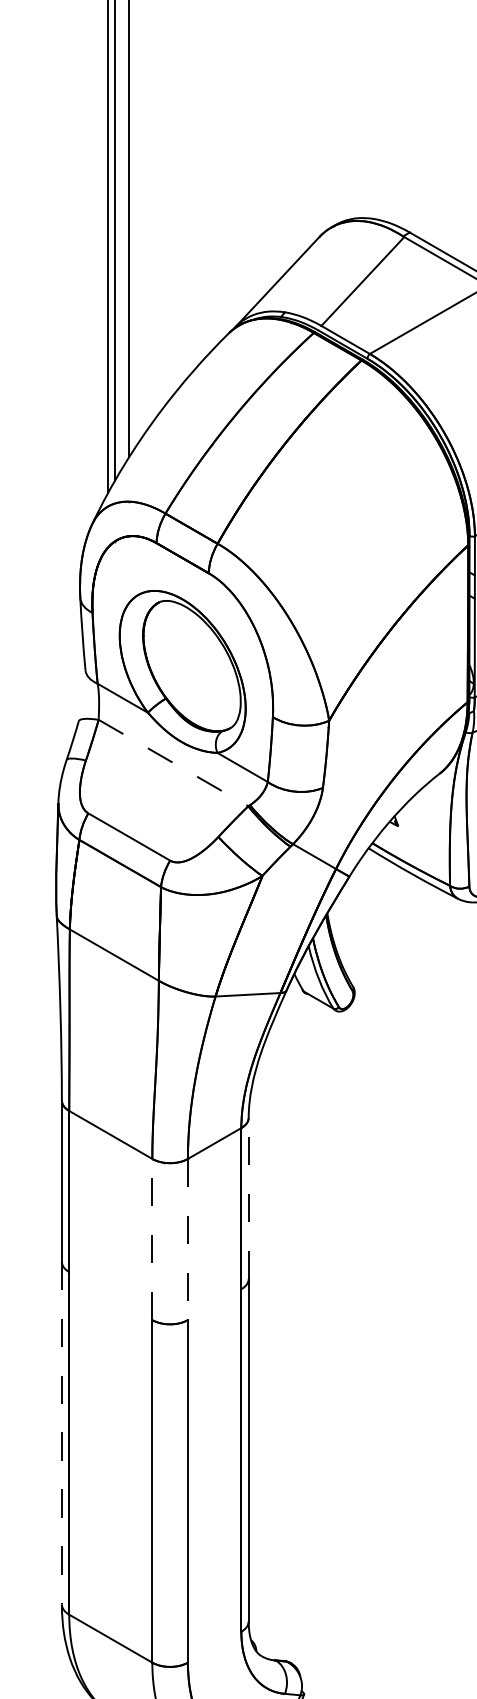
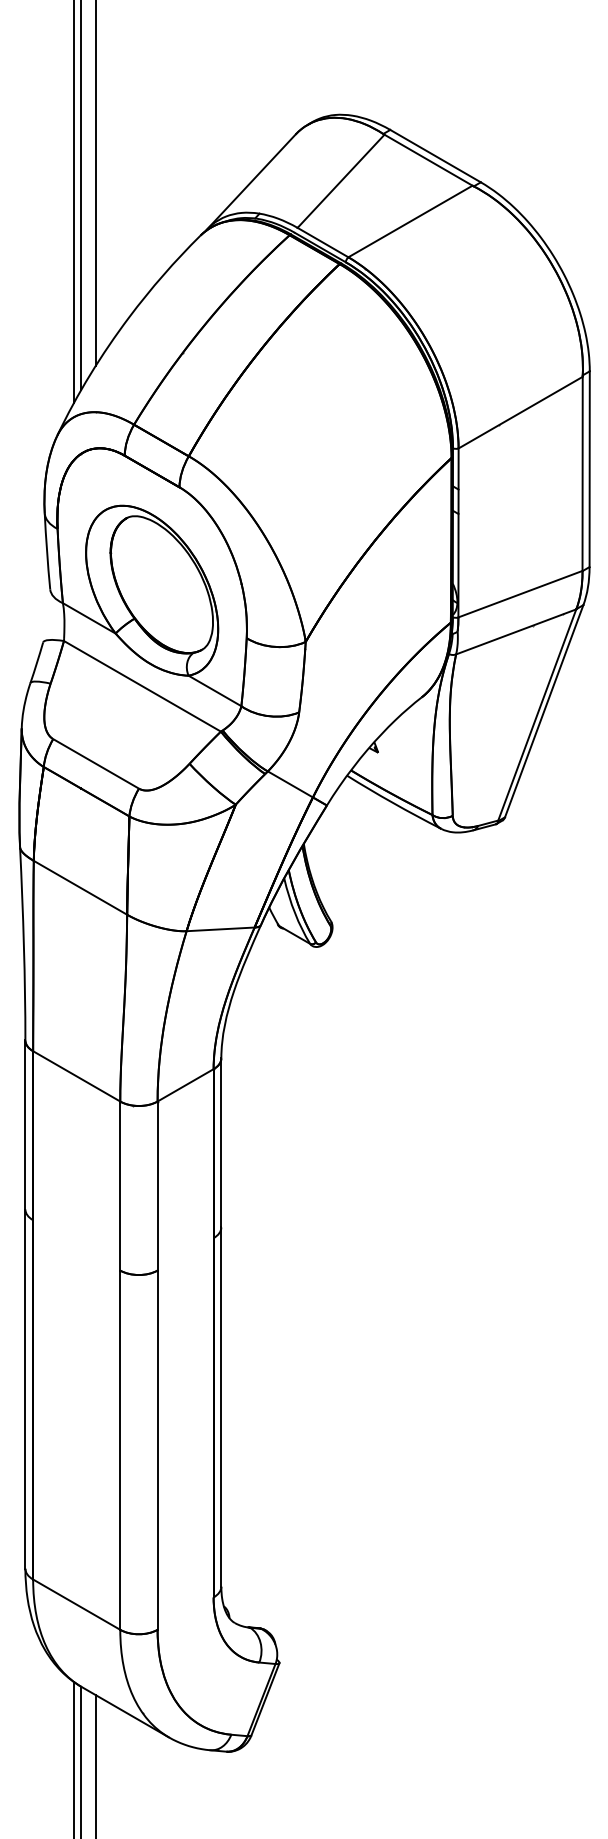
line: (173, 763) -> (142, 686), dashed -> solid
line: (248, 1198) -> (221, 1142), dashed -> solid
line: (152, 1239) -> (120, 1186), dashed -> solid
line: (187, 1239) -> (157, 1186), dashed -> solid
line: (61, 1433) -> (25, 1389), dashed -> solid

